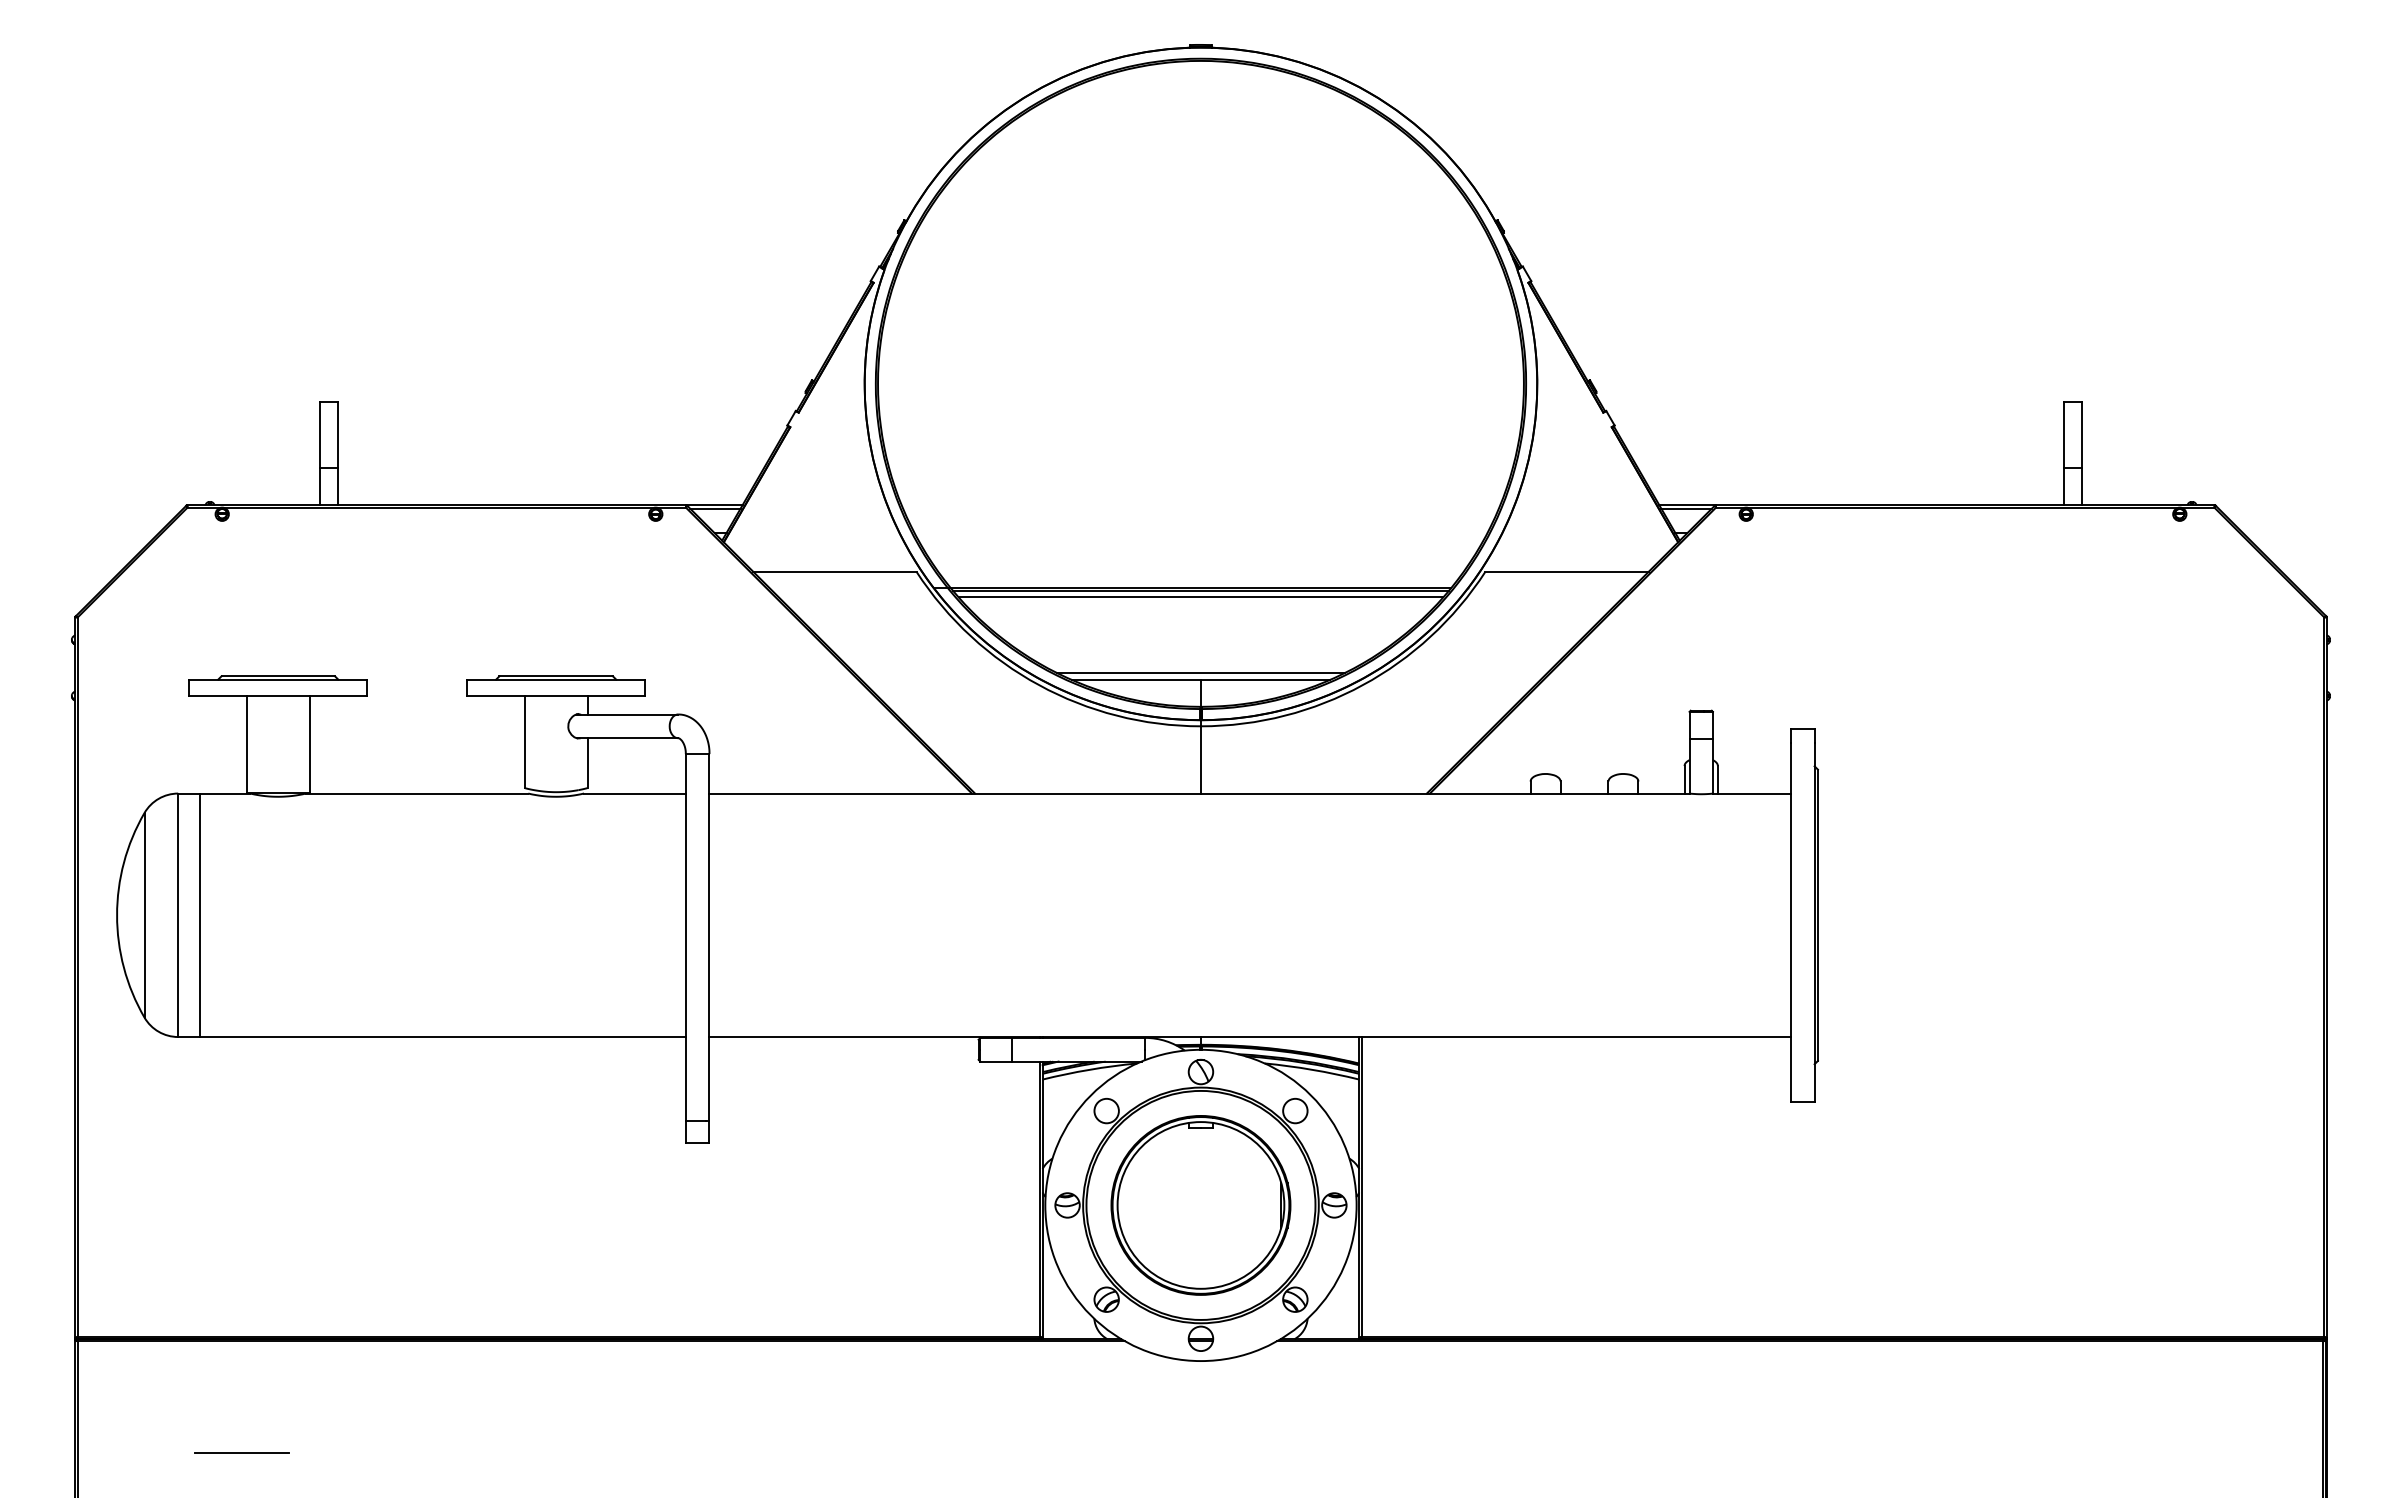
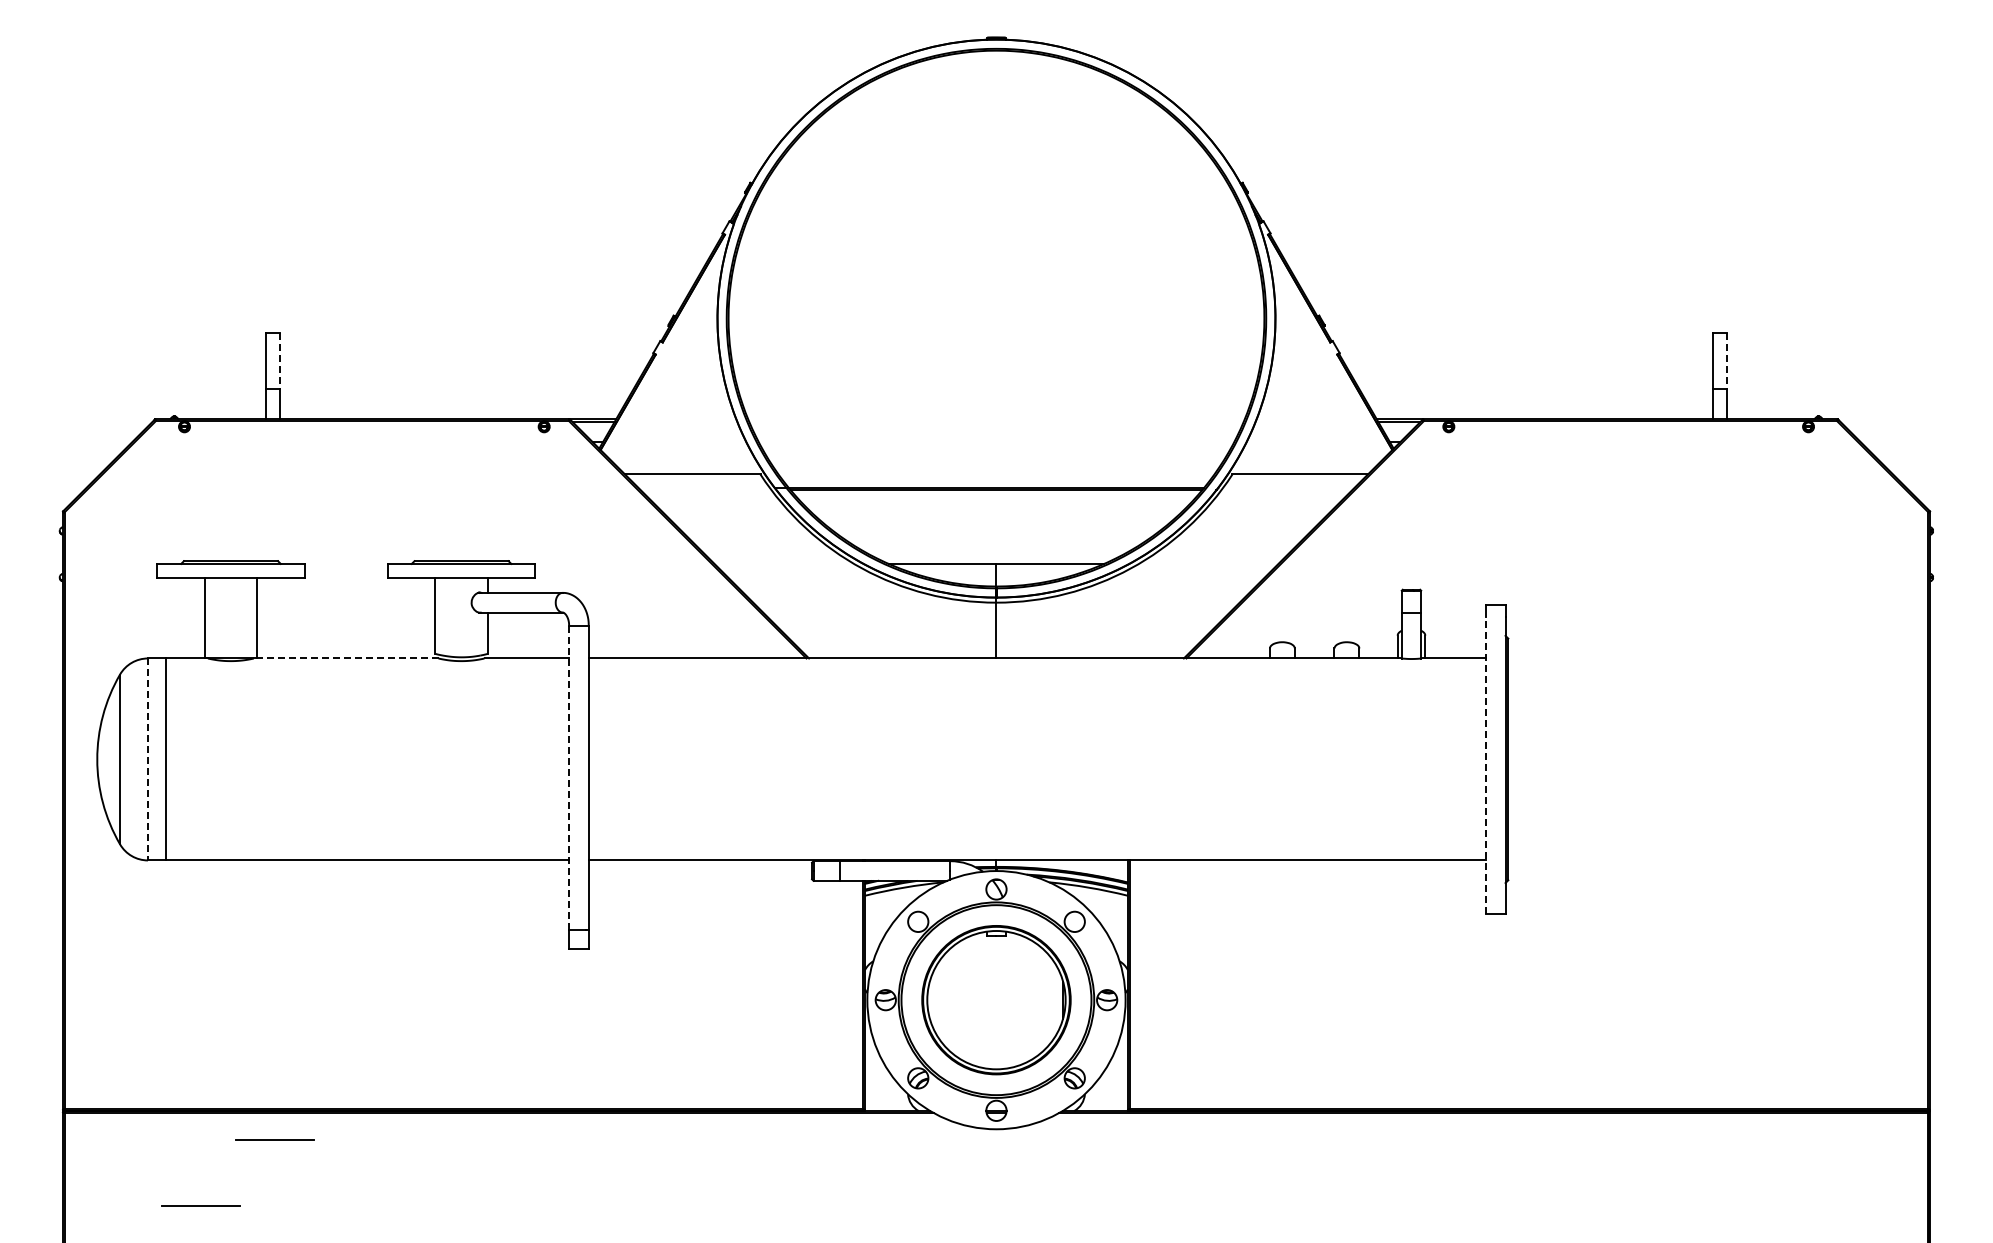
line: (337, 435) -> (280, 361), solid -> dashed
line: (2082, 435) -> (1727, 361), solid -> dashed
line: (1201, 597) -> (996, 495), removed
line: (1201, 673) -> (996, 558), removed
line: (416, 793) -> (345, 658), solid -> dashed
line: (177, 915) -> (147, 759), solid -> dashed
line: (1791, 922) -> (1486, 765), solid -> dashed
line: (686, 938) -> (569, 778), solid -> dashed
line: (330, 1373) -> (274, 1139), added

